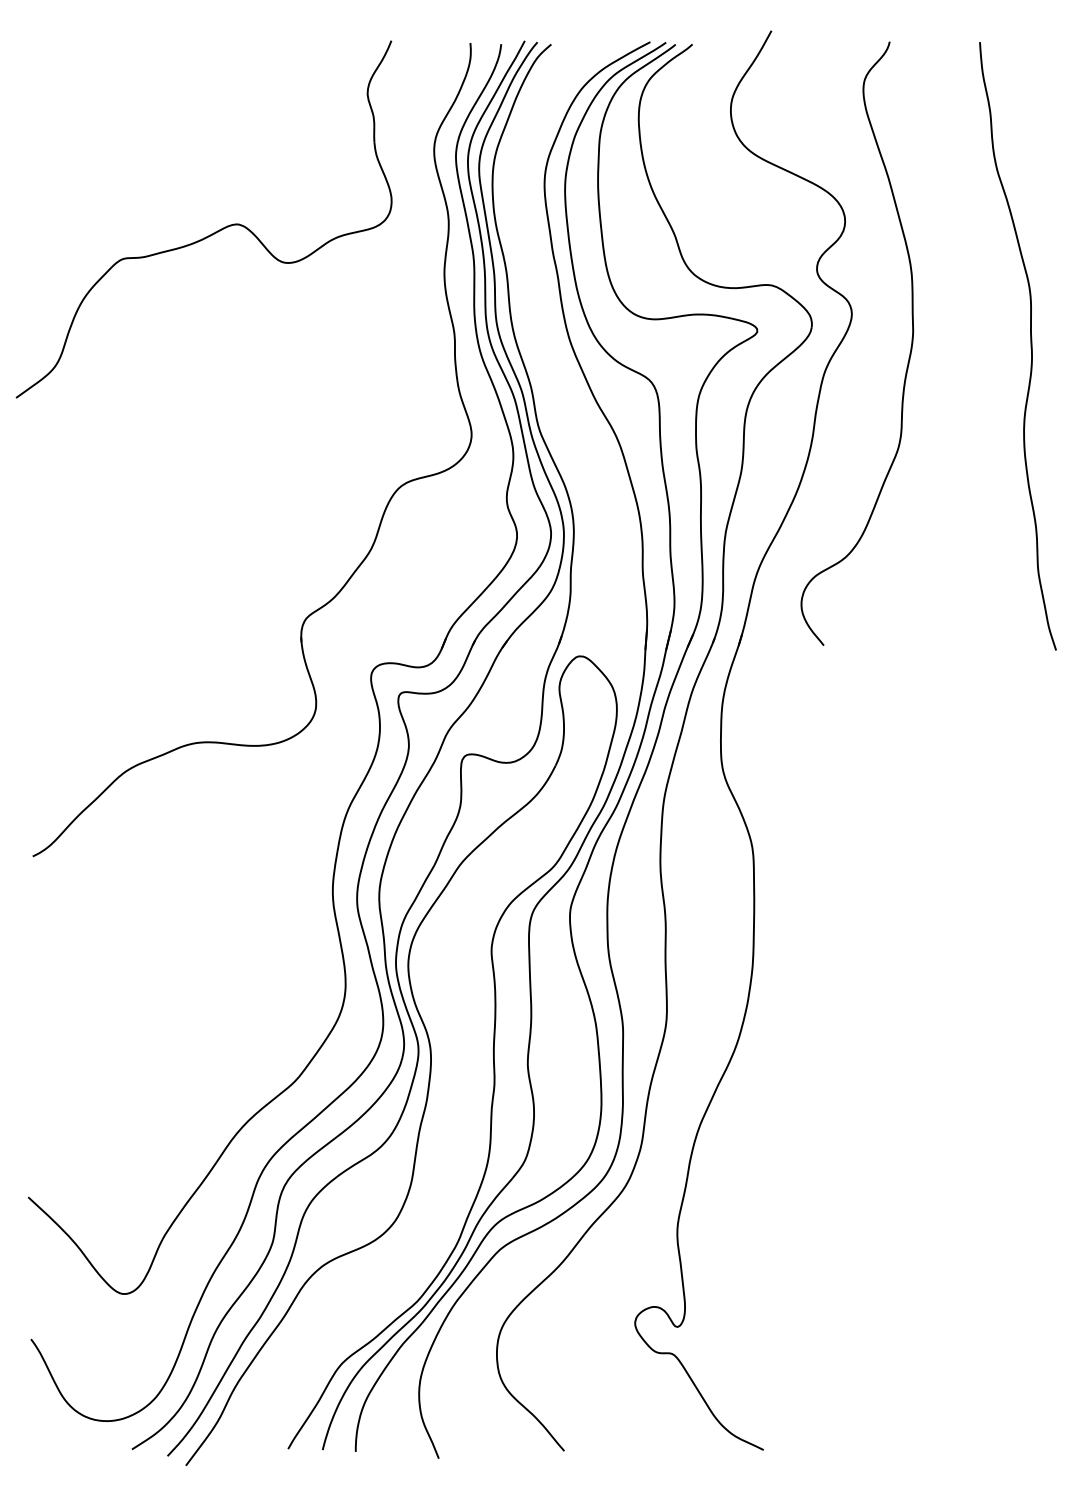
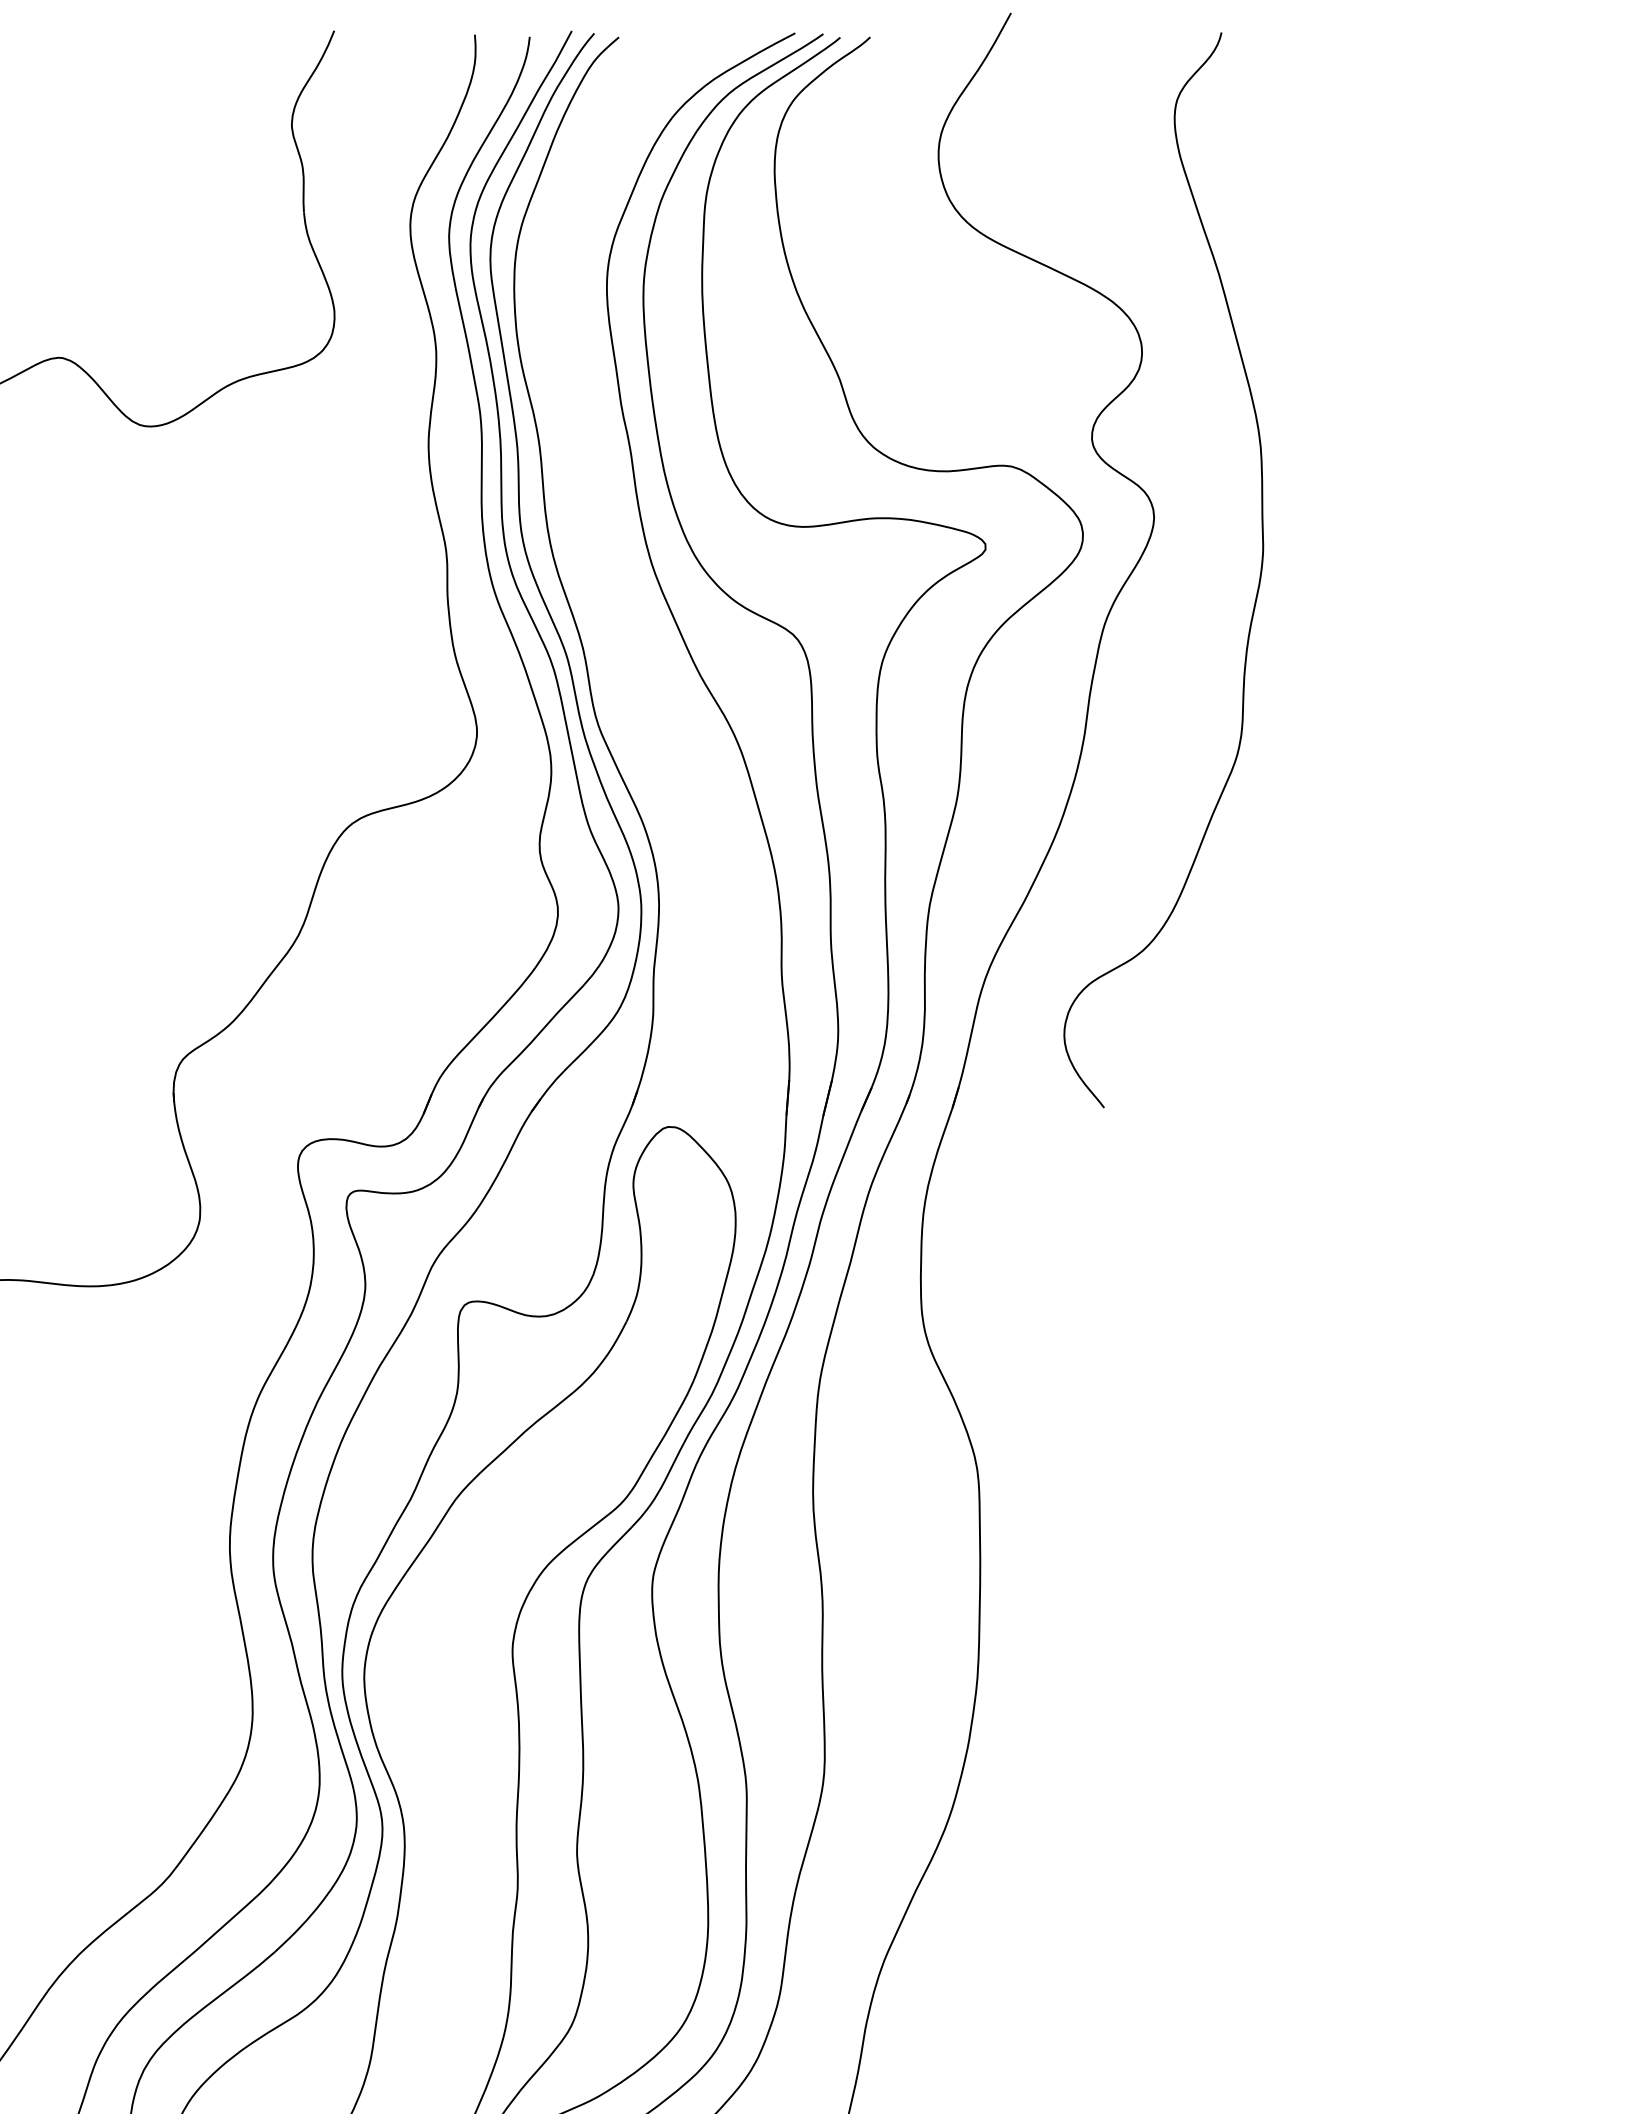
curve: (1030, 346) -> (1472, 575), removed

